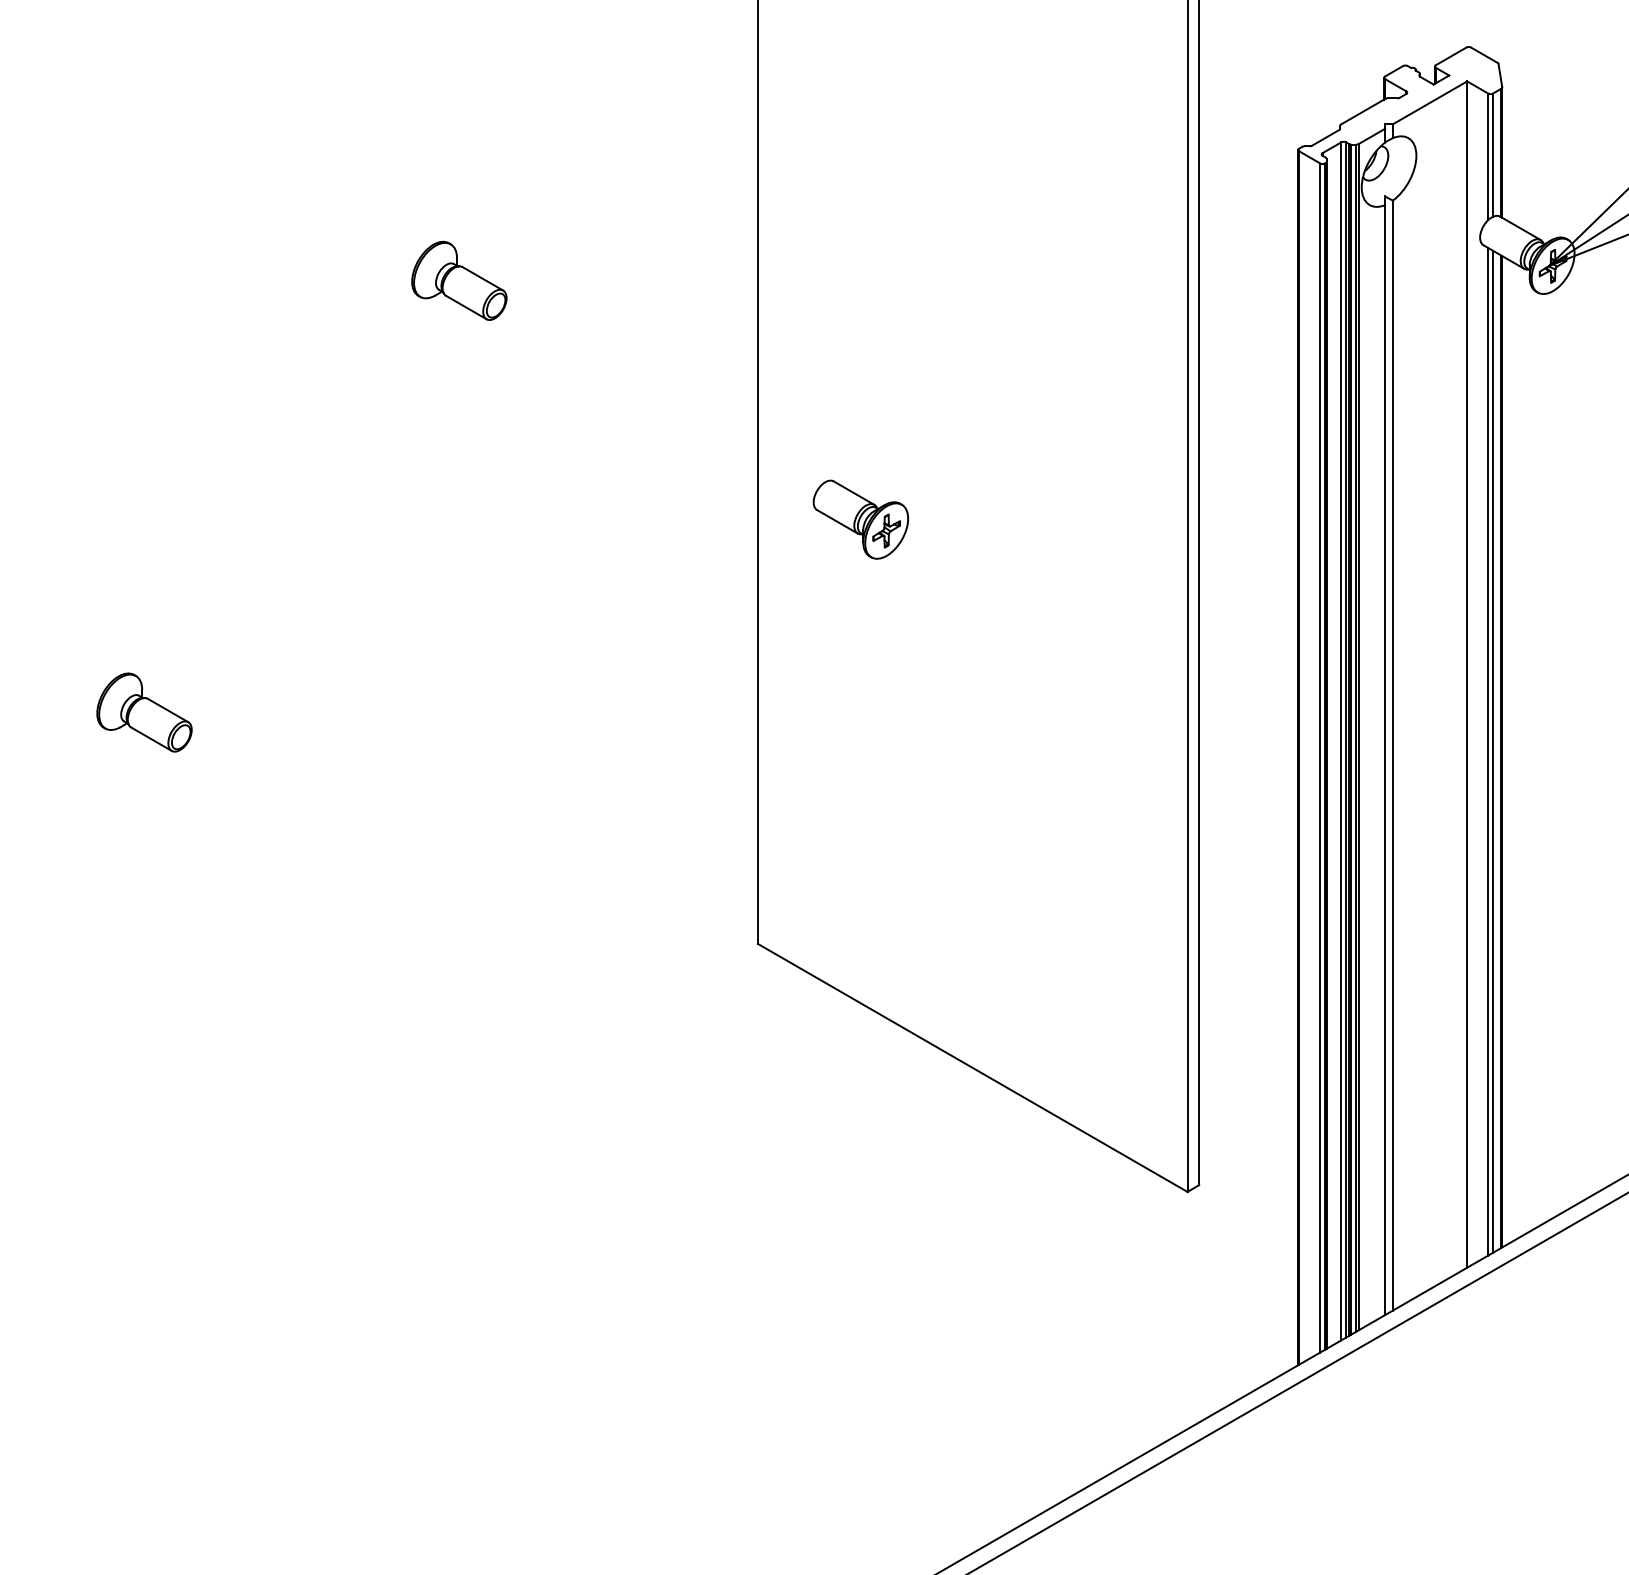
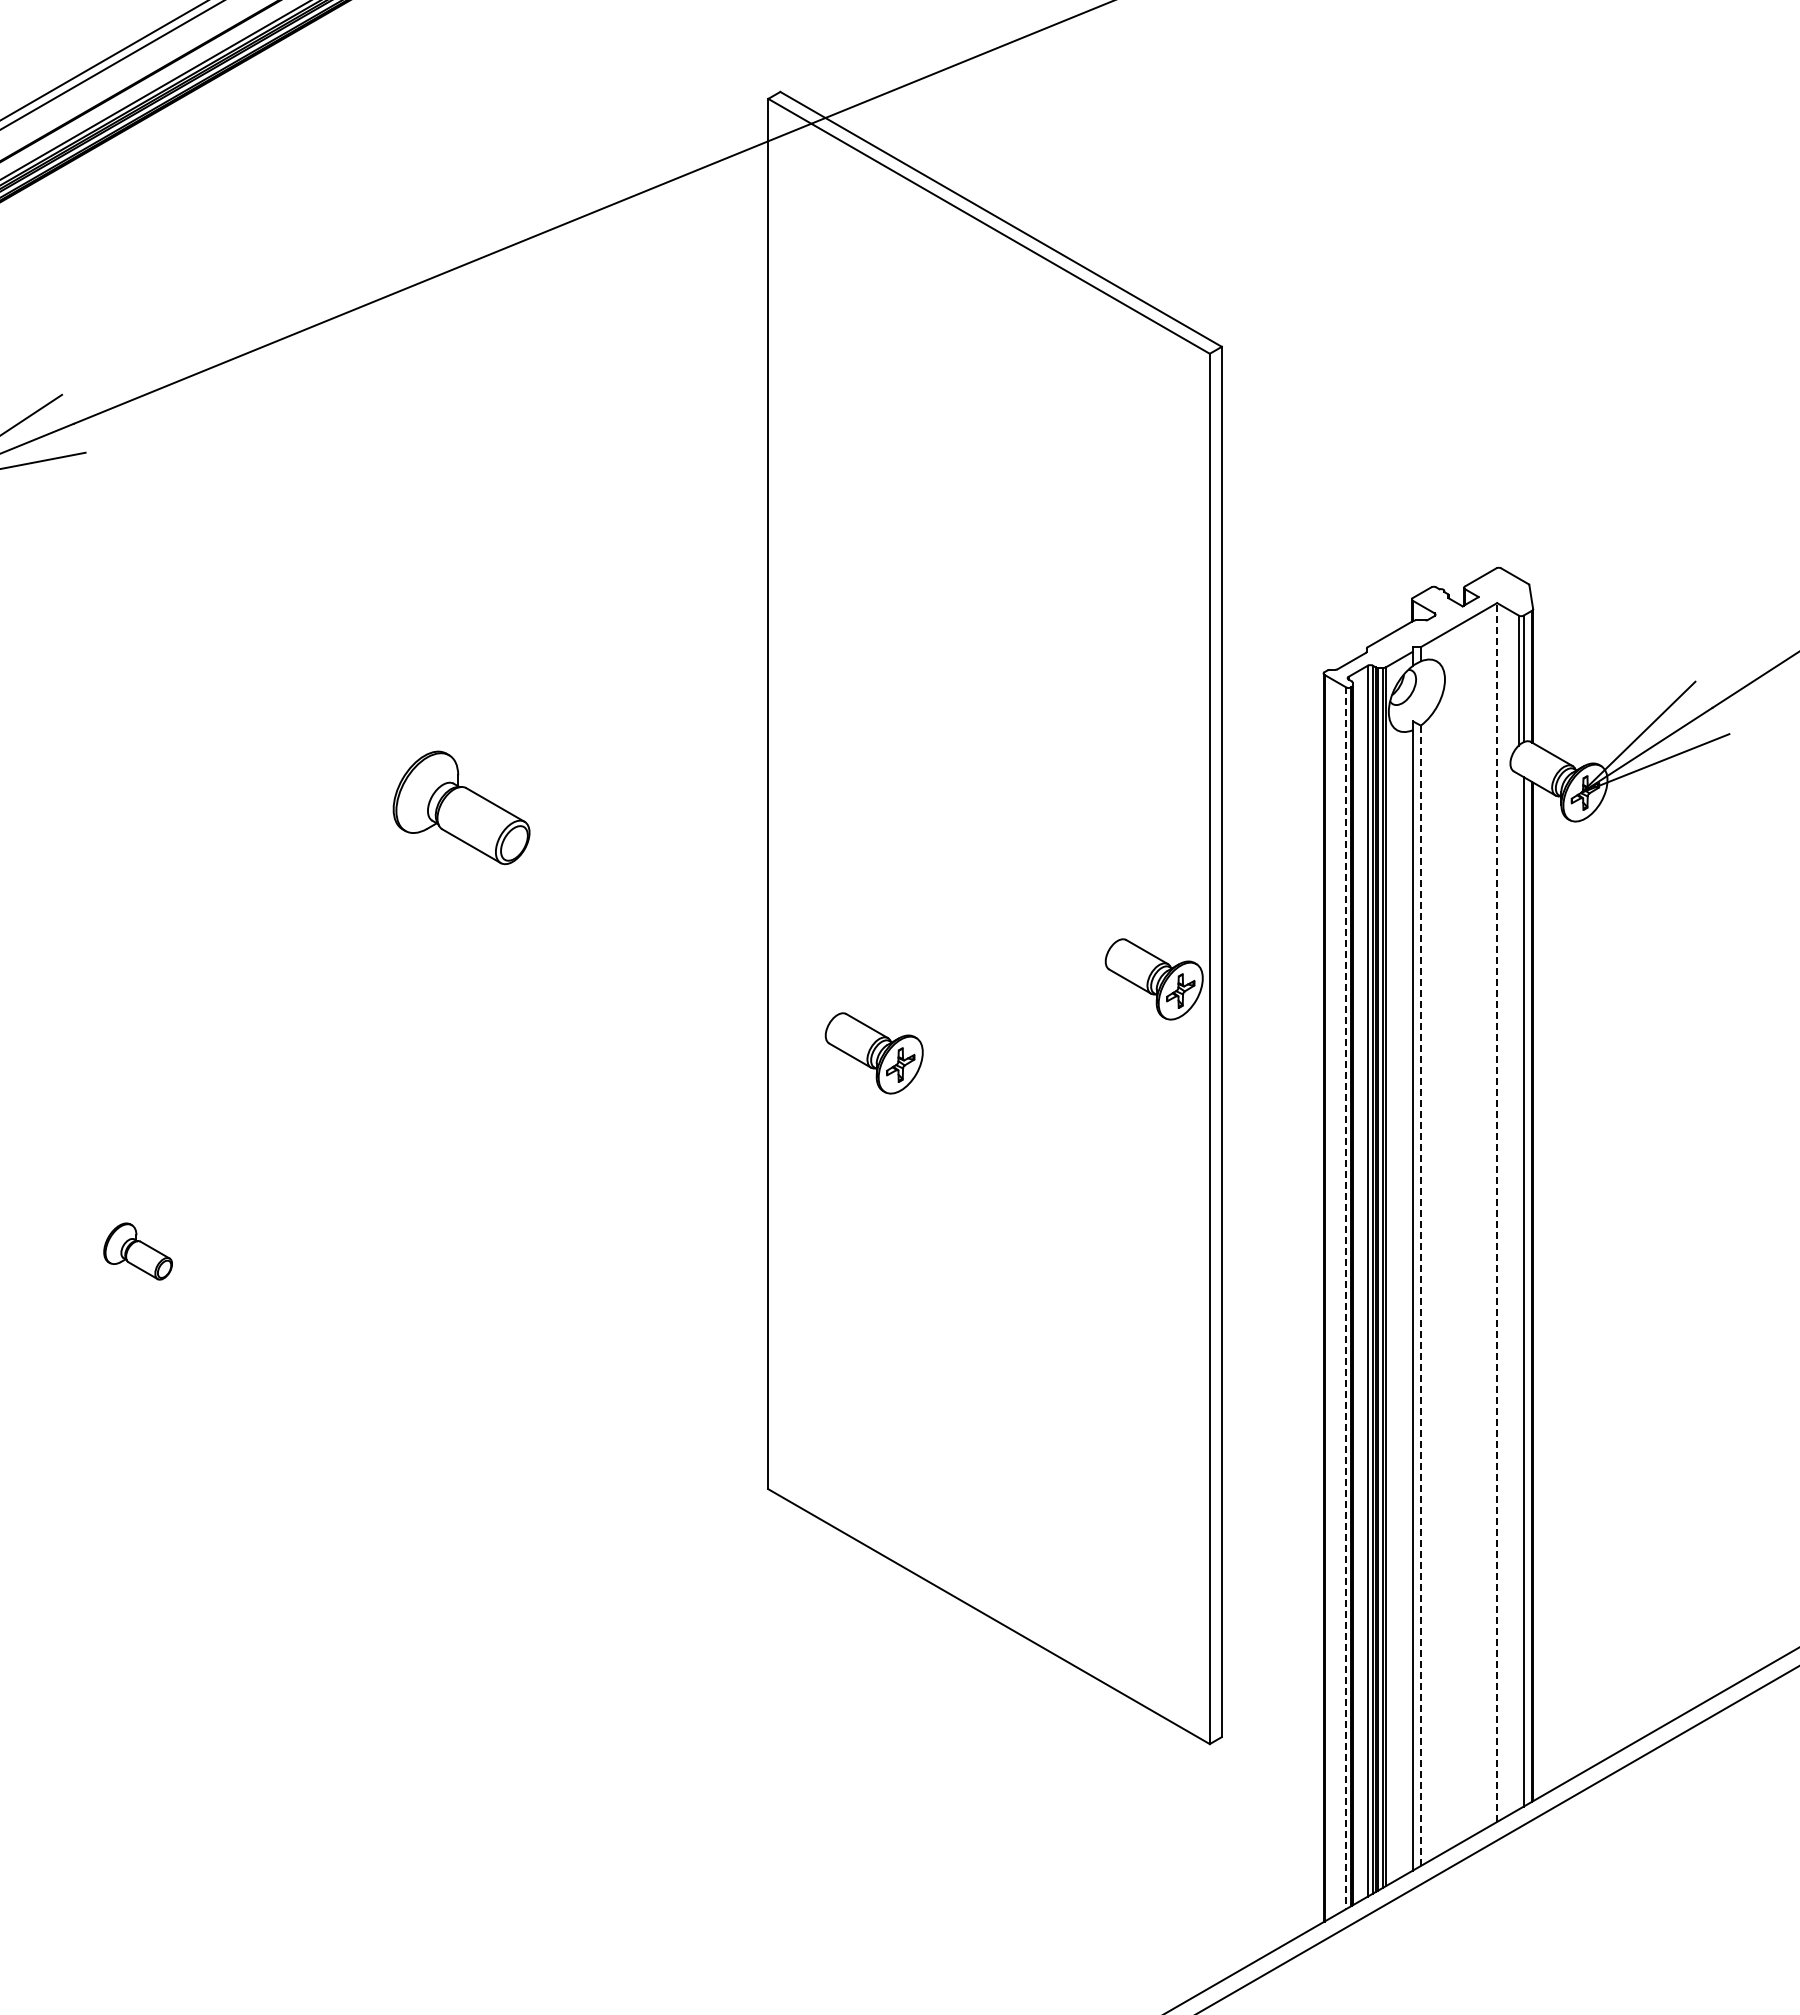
part: (459, 281) -> (461, 808), size x1.4
part: (1132, 447) -> (1153, 979), added
line: (1467, 674) -> (1497, 1212), solid -> dashed
part: (143, 712) -> (137, 1251), size x0.7
line: (1487, 751) -> (1518, 1291), removed
line: (1392, 756) -> (1420, 1296), solid -> dashed
line: (1320, 758) -> (1346, 1298), solid -> dashed

